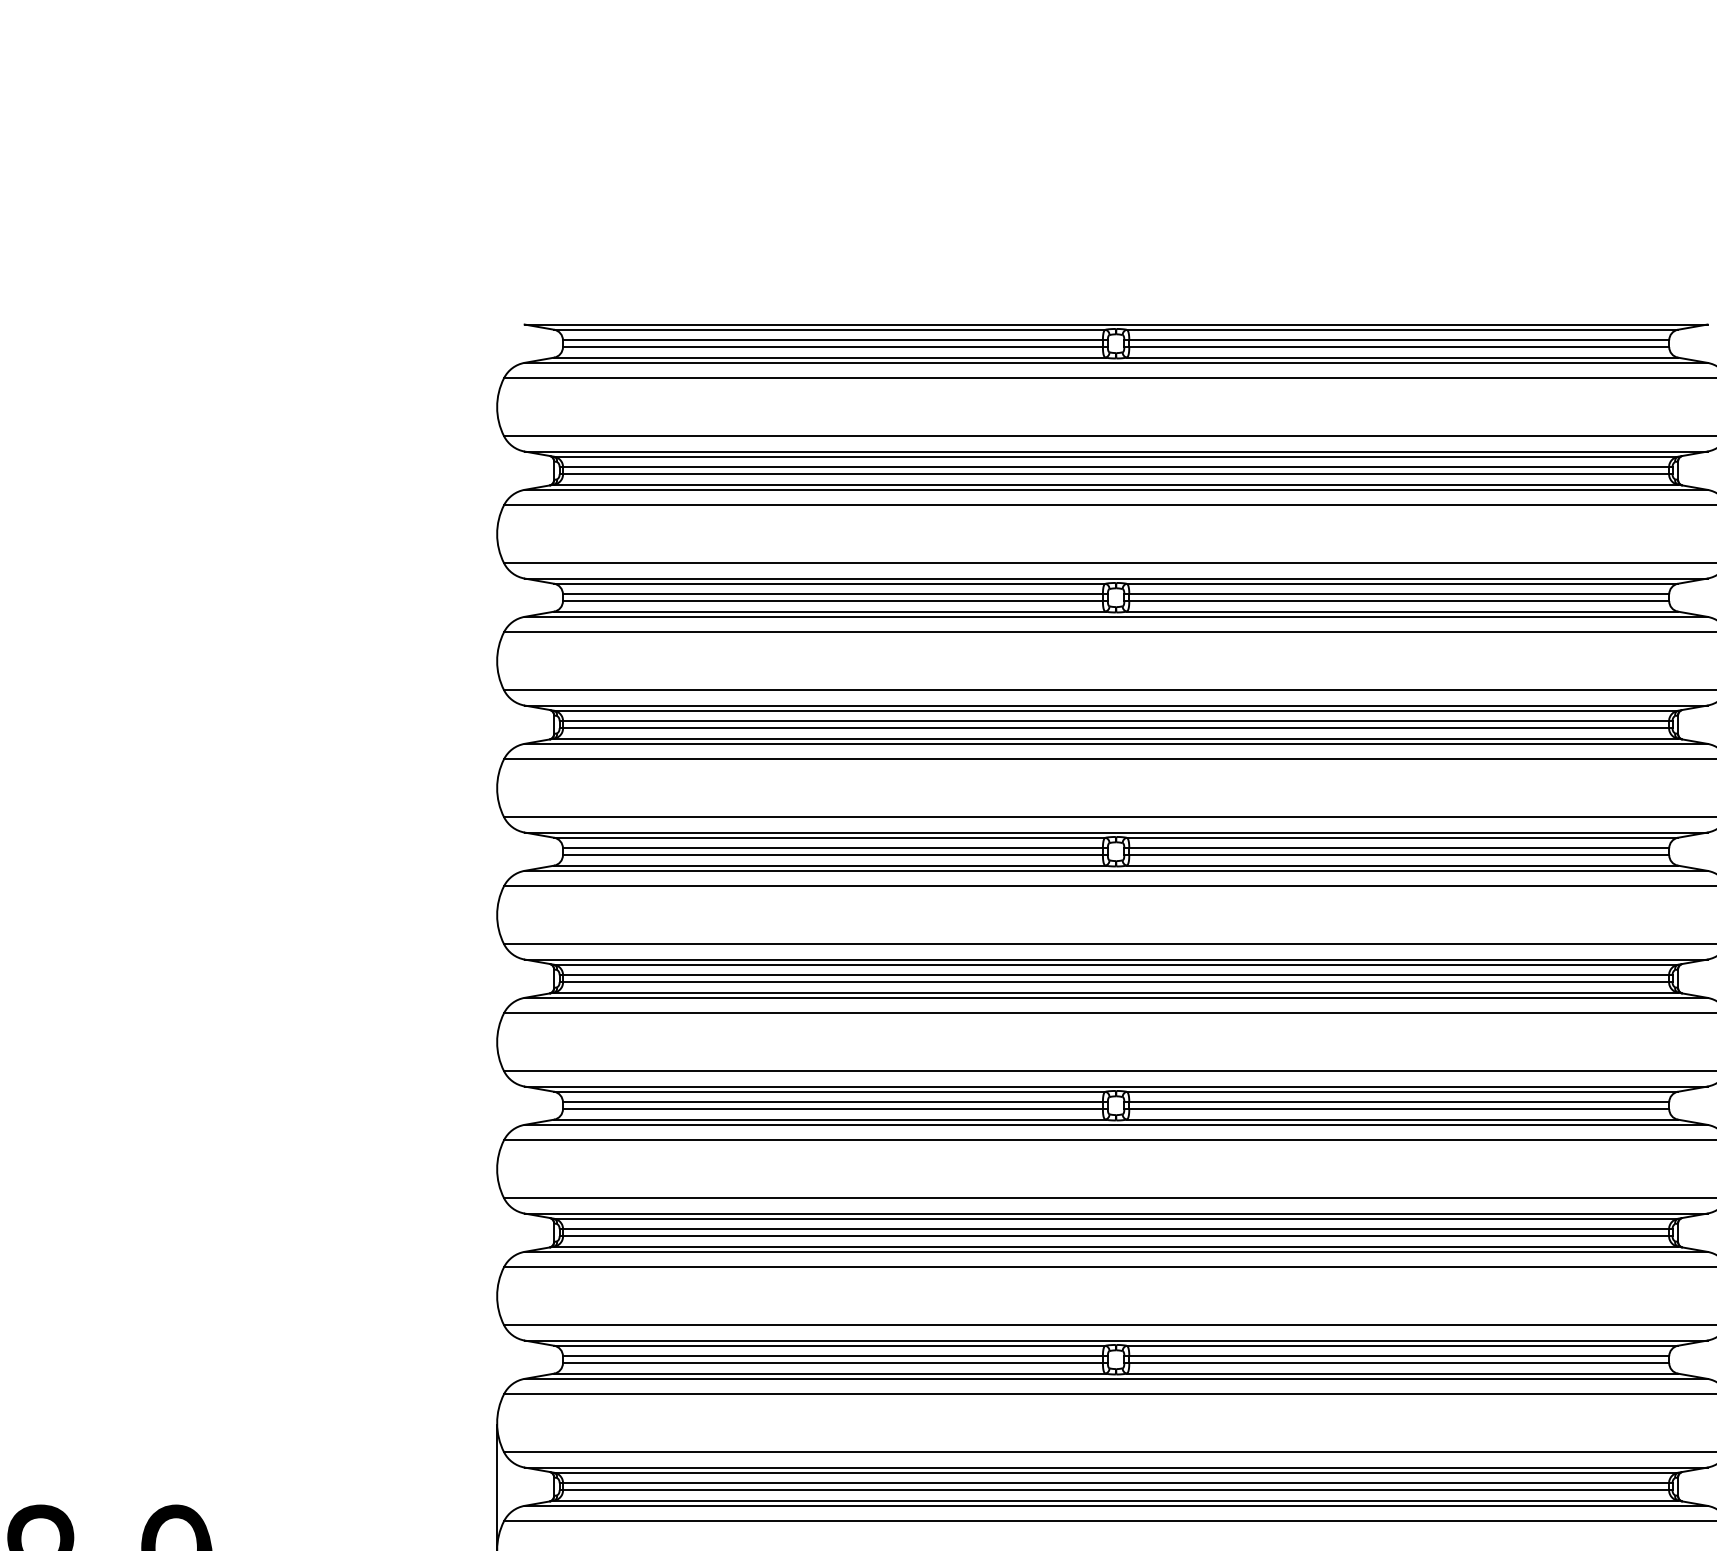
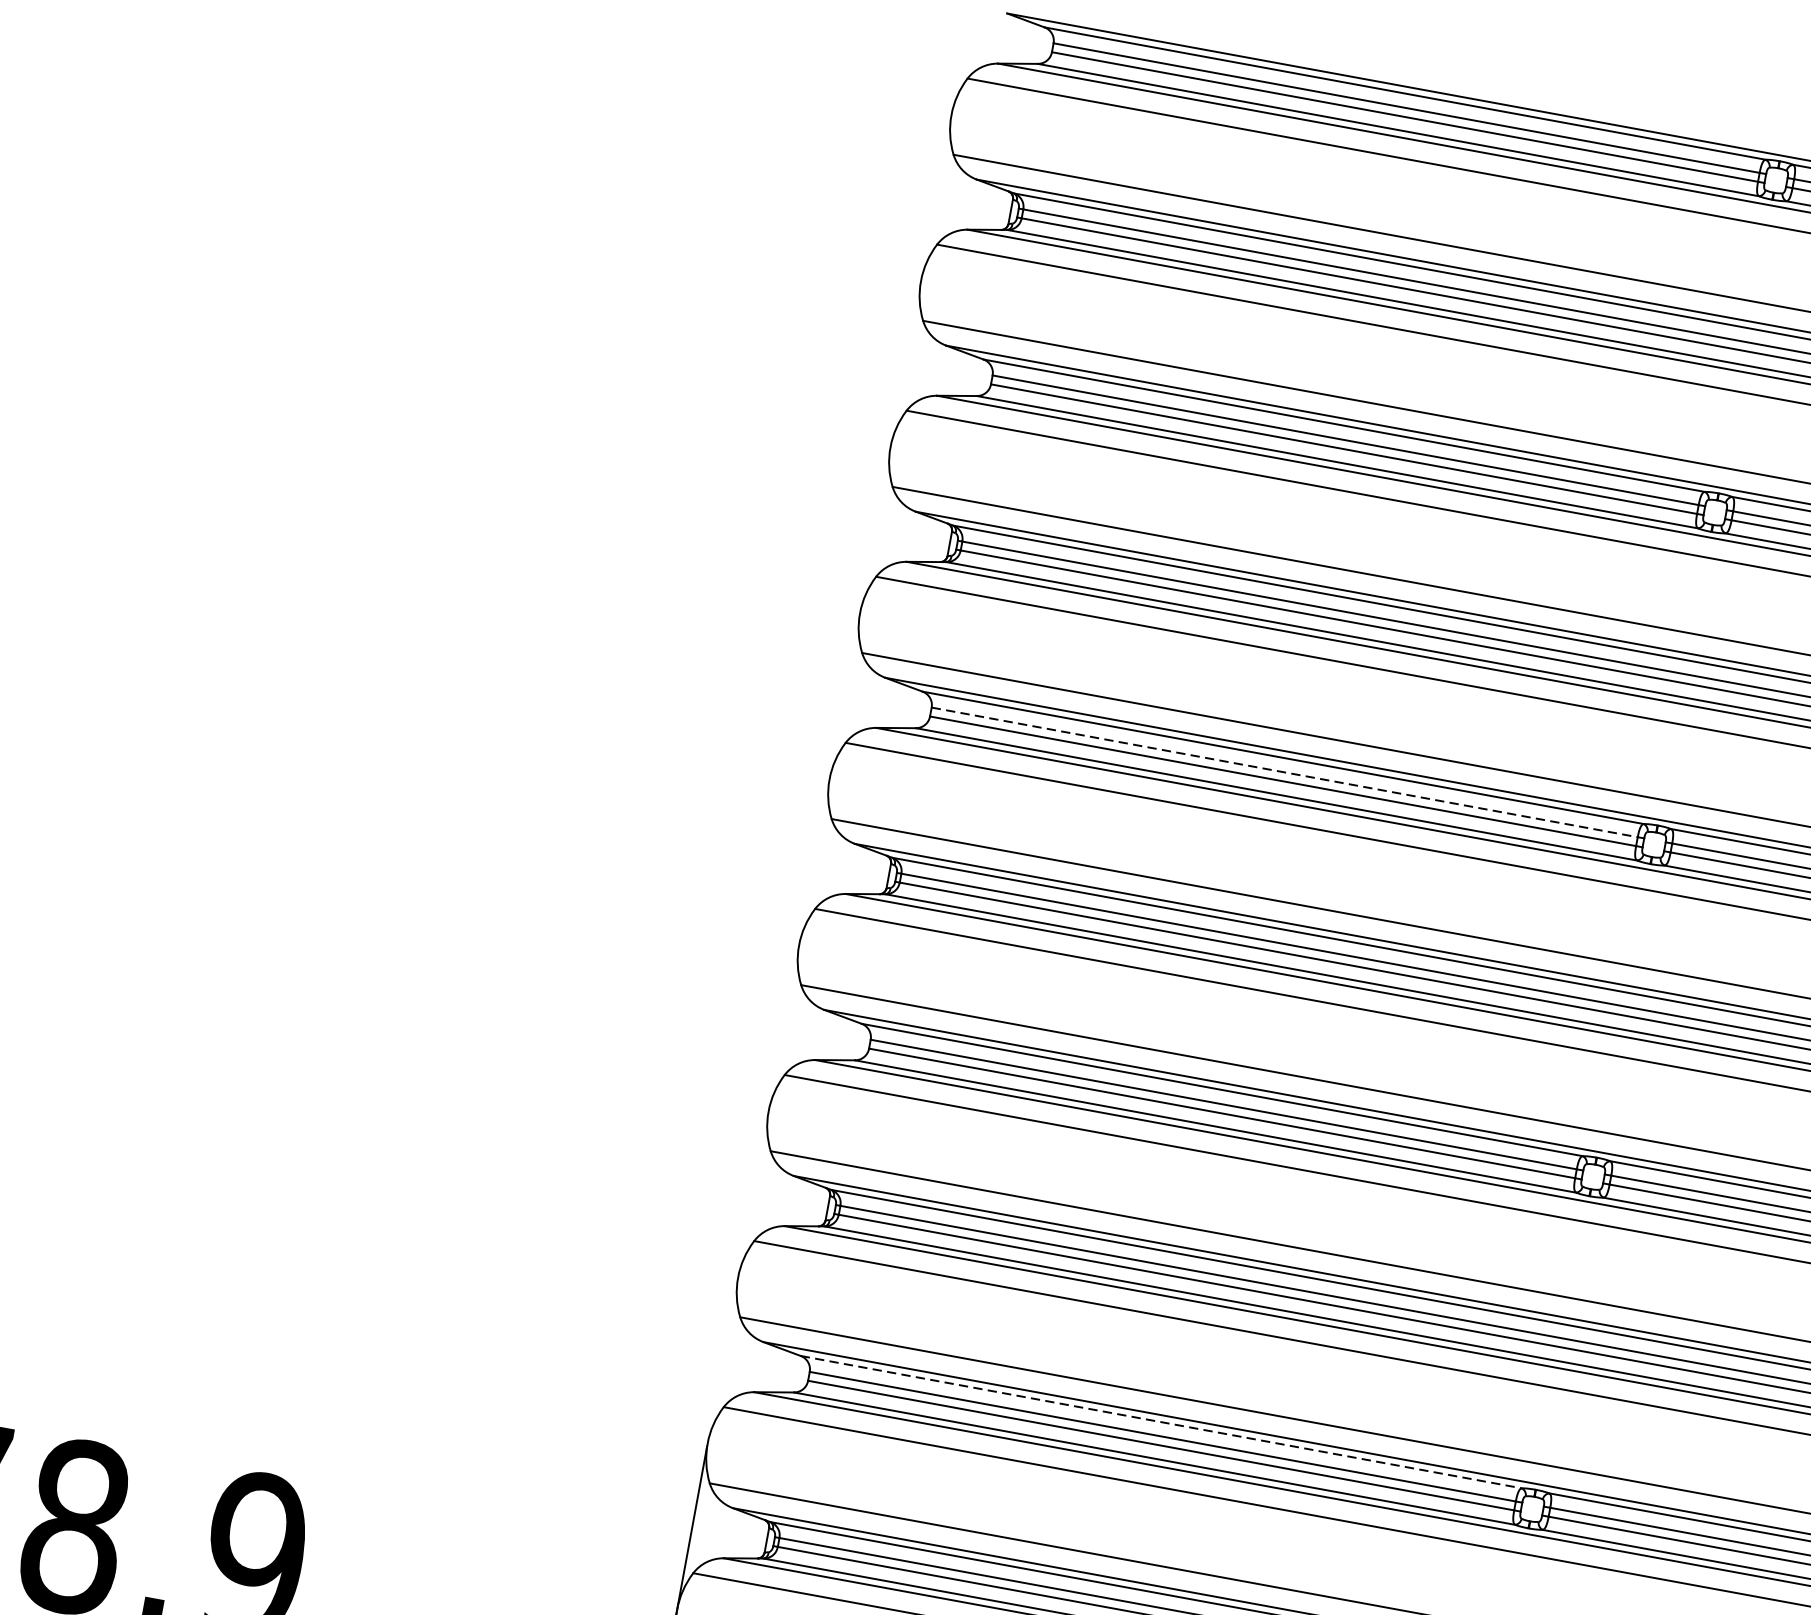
line: (832, 848) -> (1284, 772), solid -> dashed
line: (829, 1345) -> (1160, 1421), solid -> dashed

